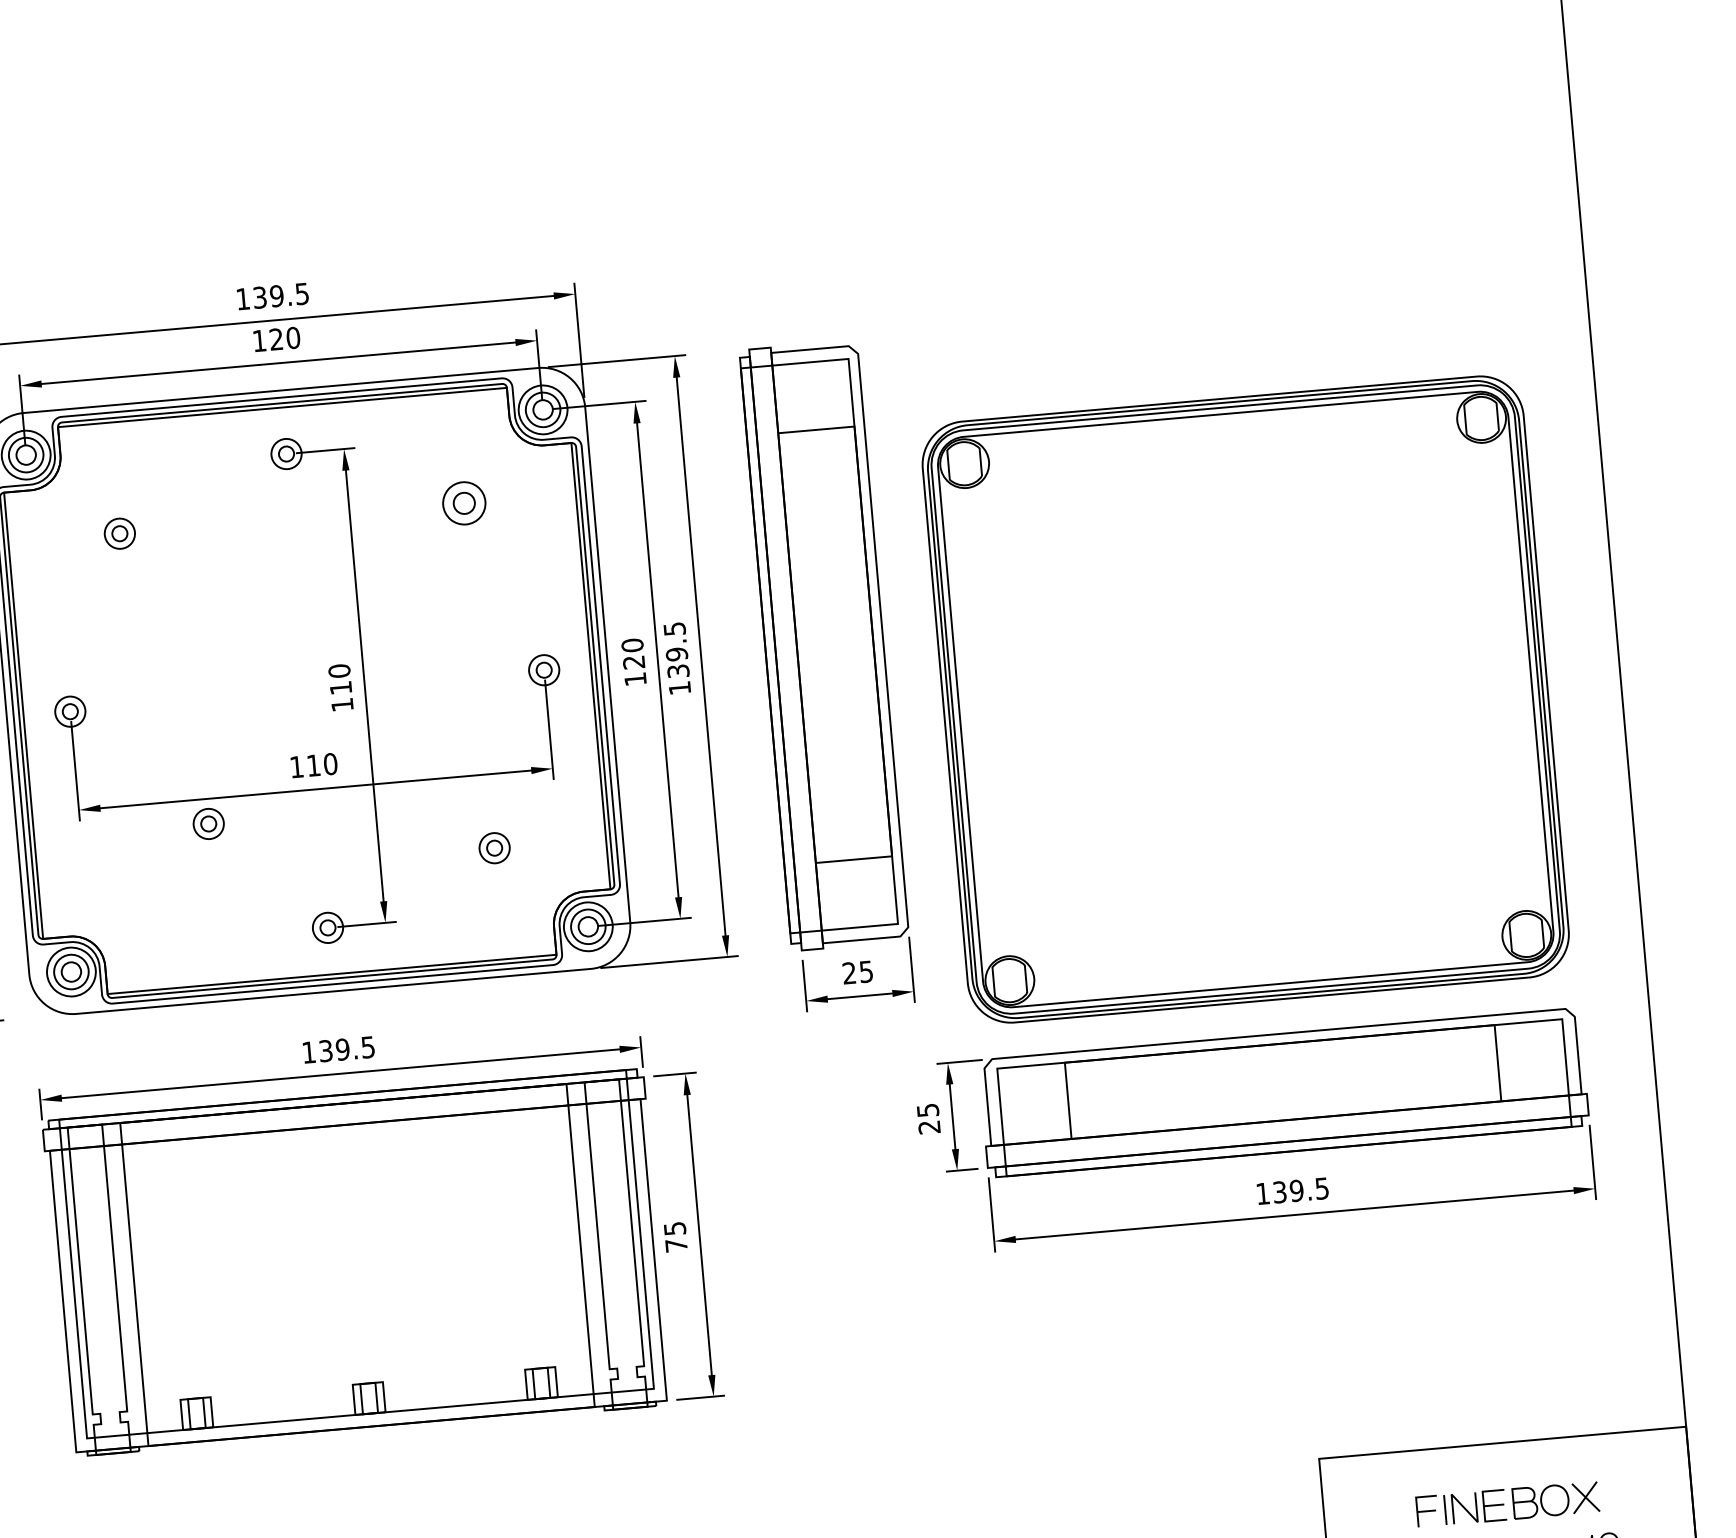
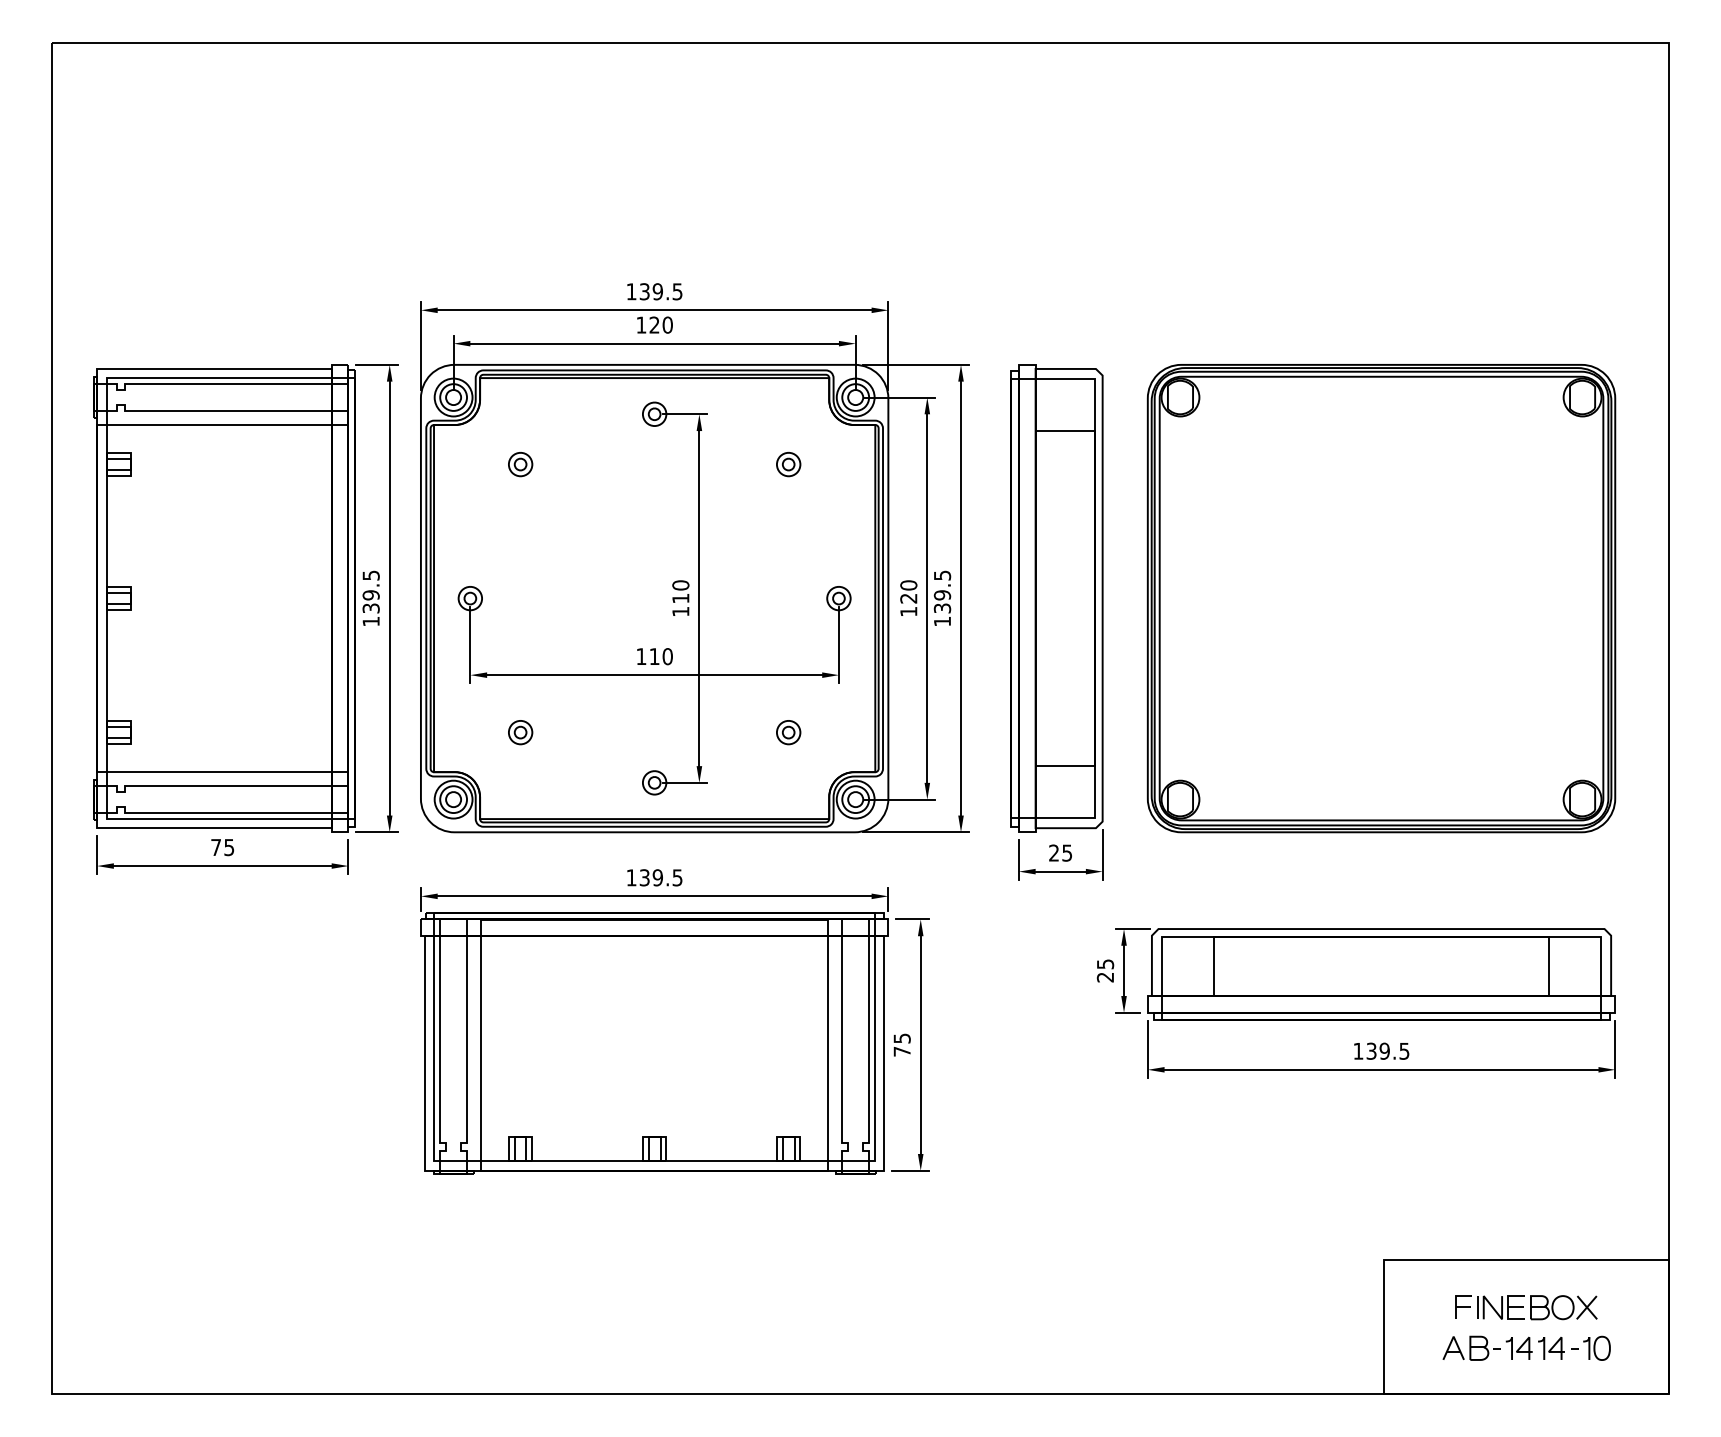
part: (464, 503) -> (788, 464), size x0.71
part: (1245, 699) -> (1381, 598), moved
part: (208, 823) -> (520, 732), moved

